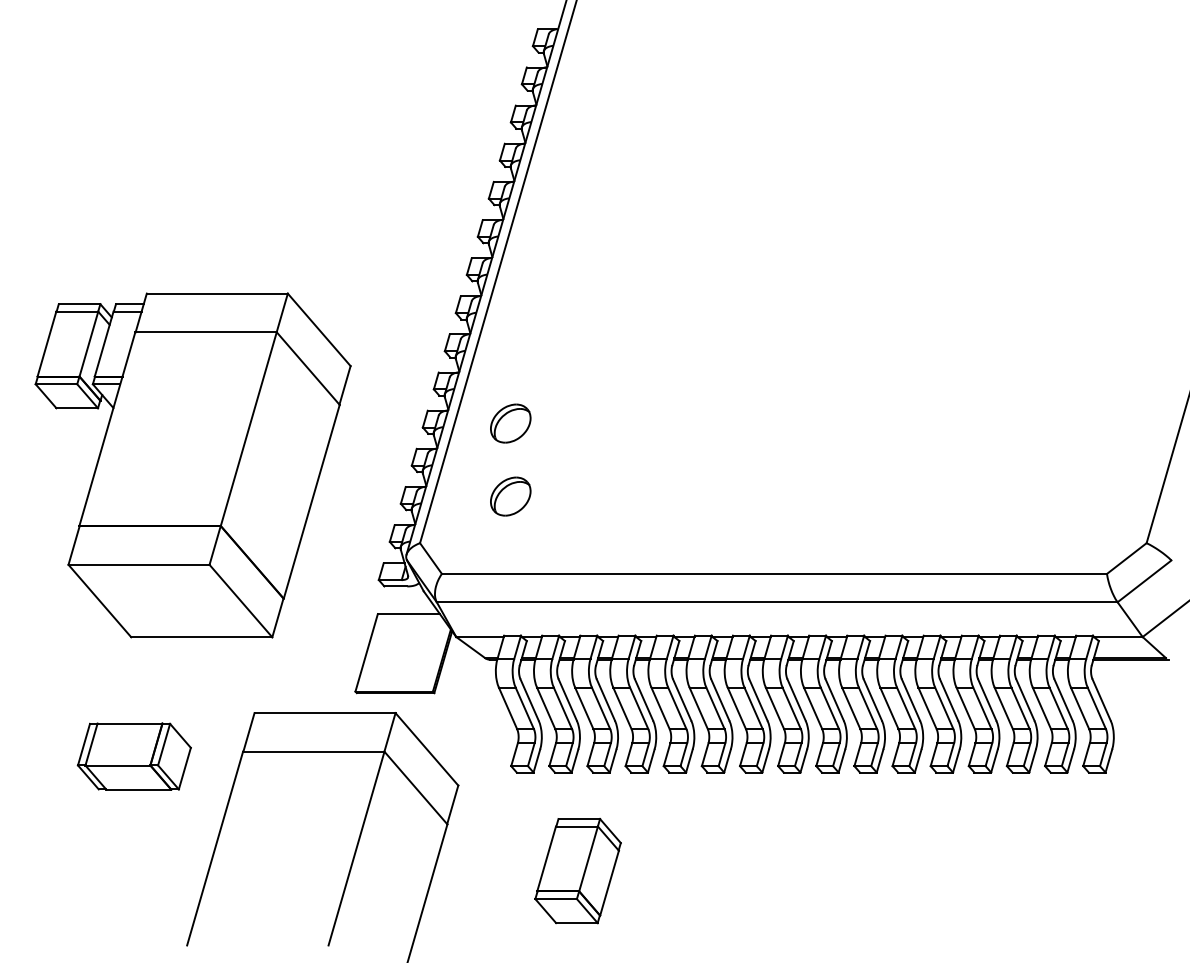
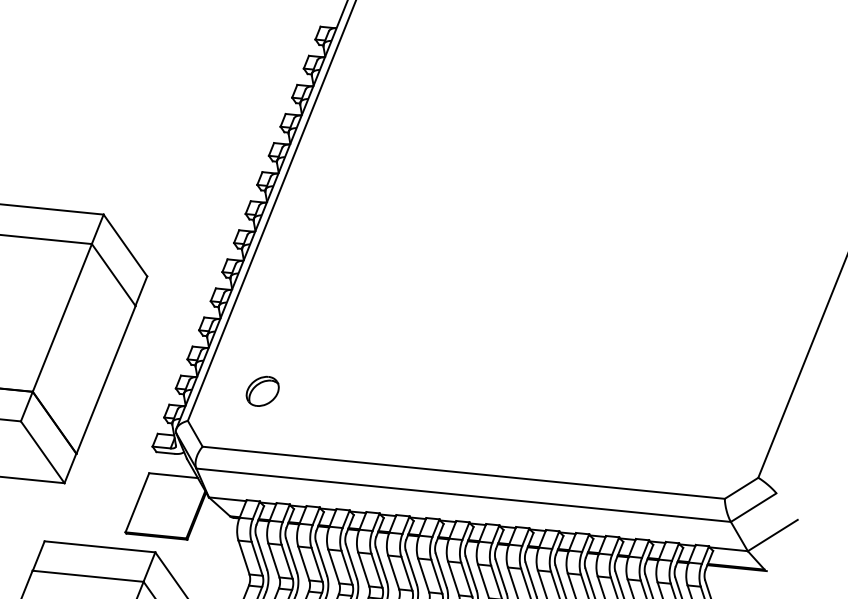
part: (510, 423) -> (268, 334), removed

